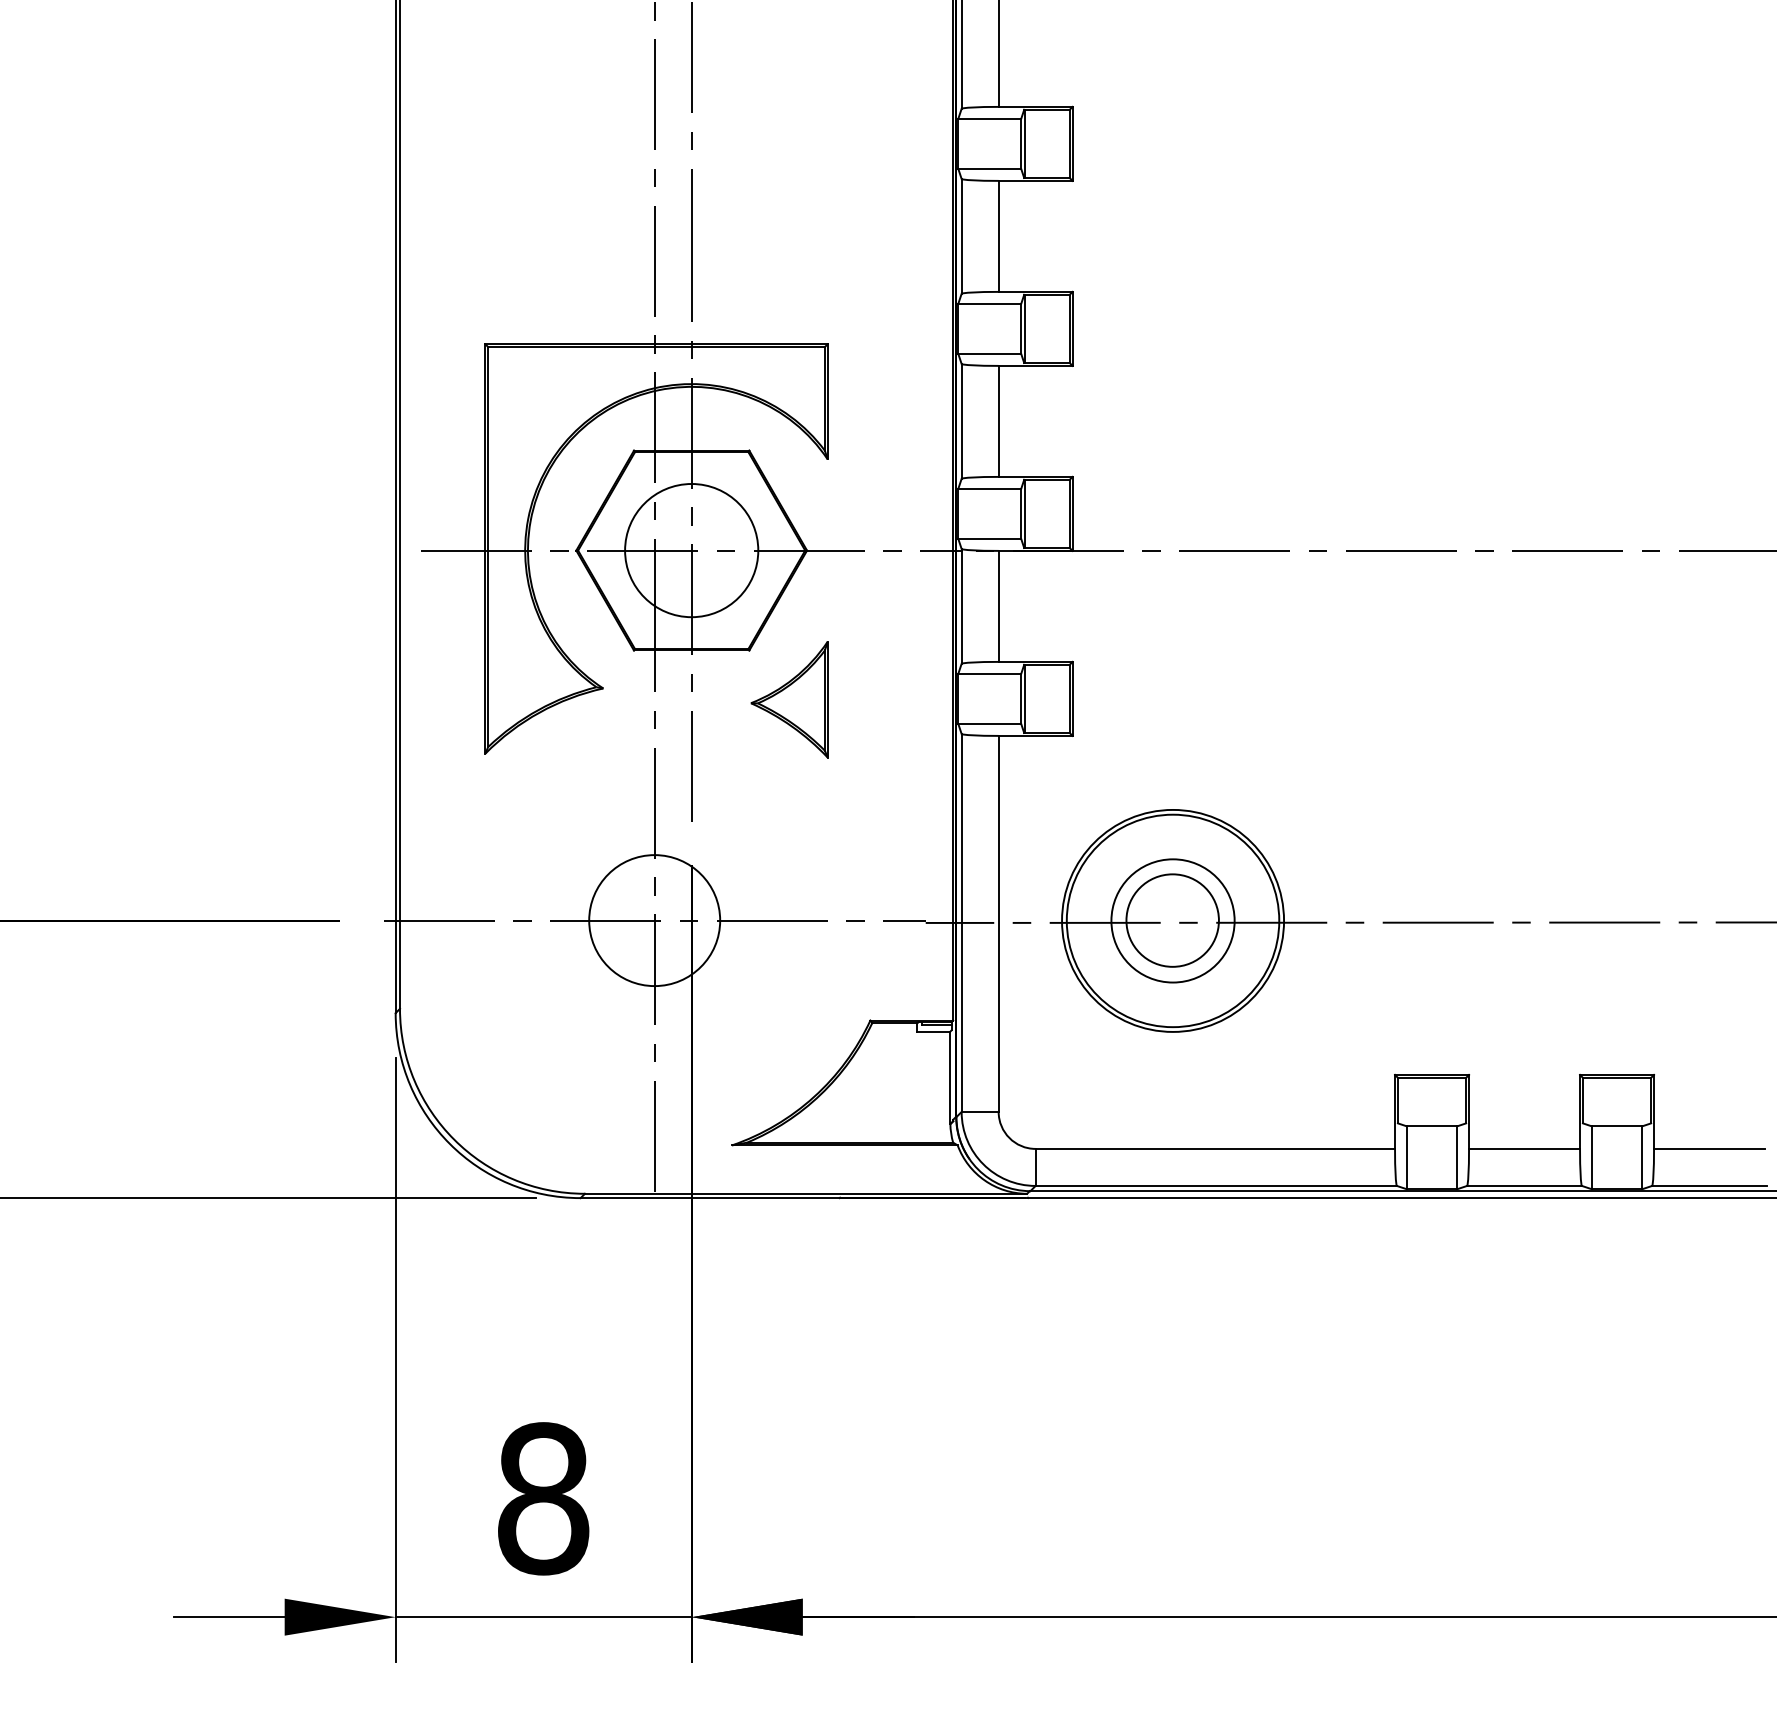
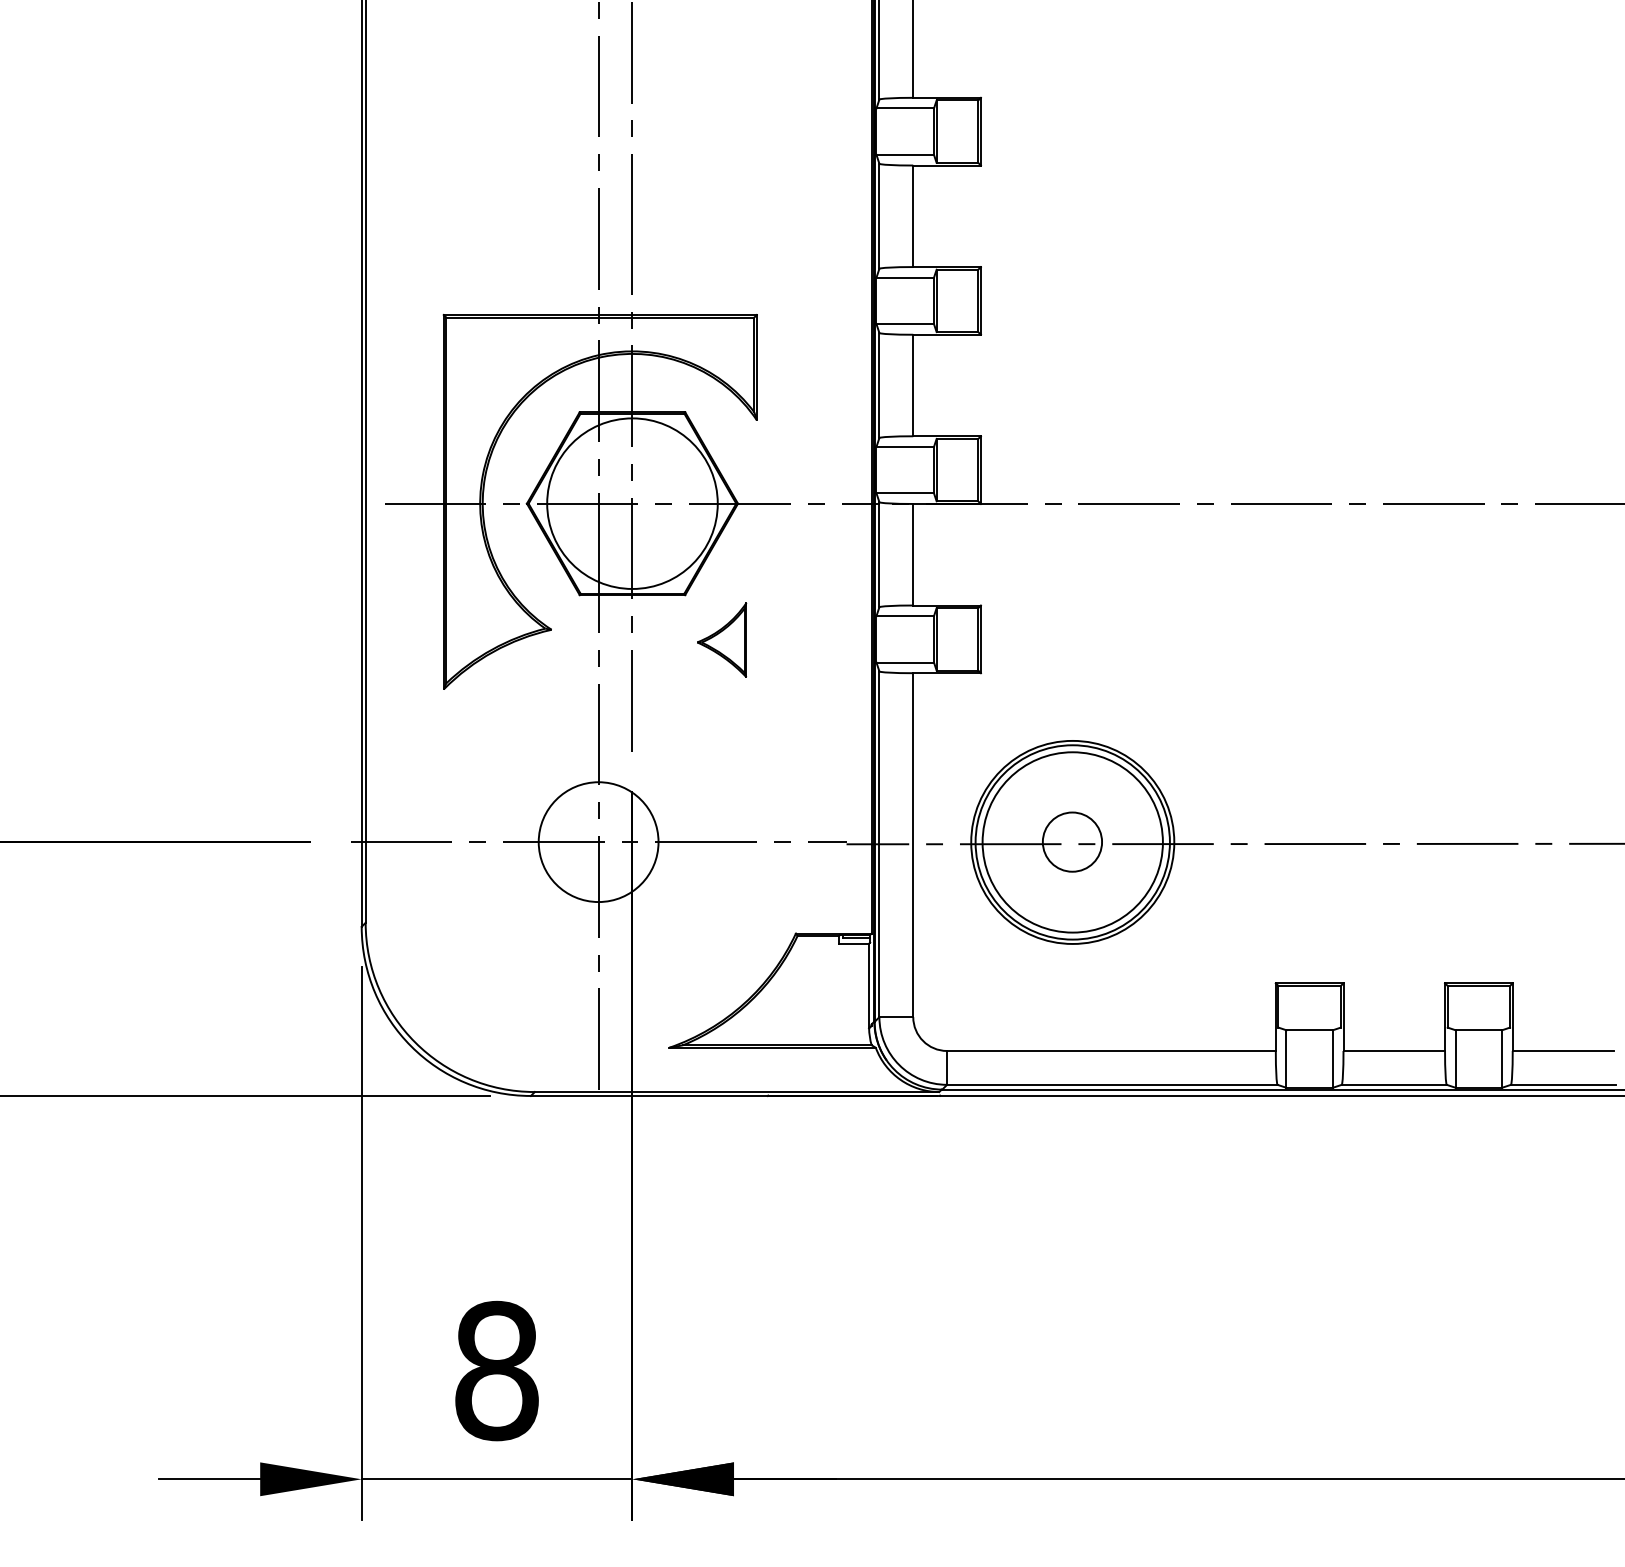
circle: (691, 550) -> (632, 503), size x1.4
part: (789, 699) -> (721, 639), size x0.7
circle: (1172, 920) -> (1072, 842), size x0.7
circle: (1172, 920) -> (1072, 842), size x1.6

